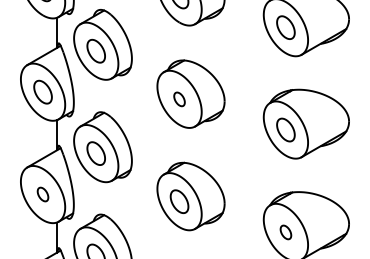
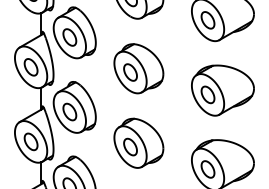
part: (179, 99) -> (130, 72), size x1.67
part: (42, 194) -> (30, 141), size x1.67
part: (285, 232) -> (207, 169), size x1.67

